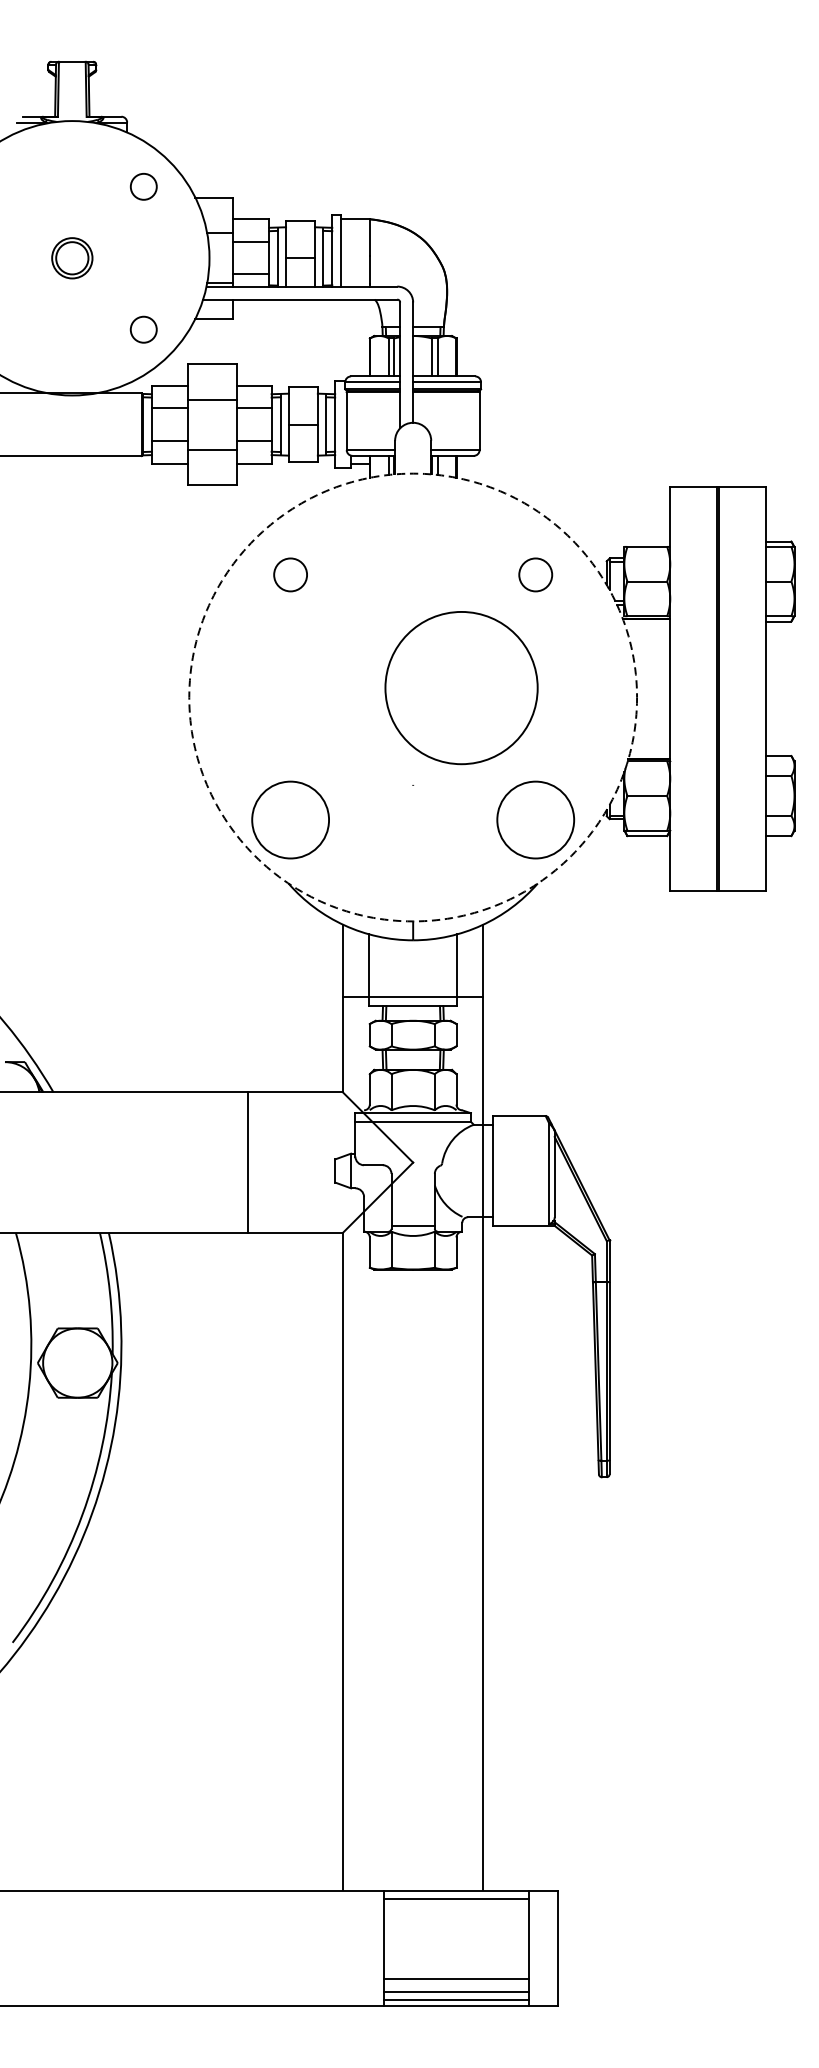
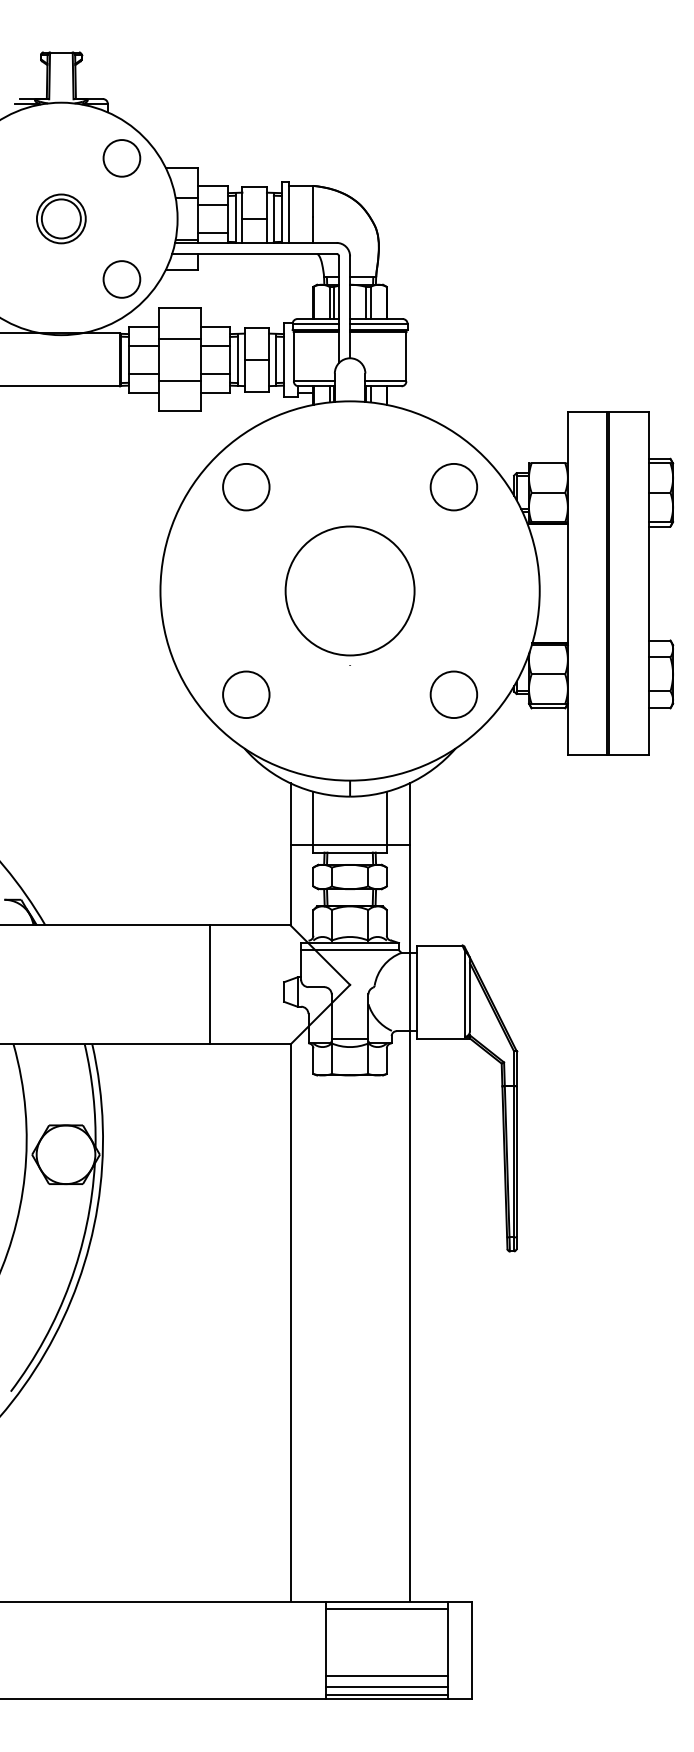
circle: (143, 186) -> (121, 158), size x1.67
part: (72, 257) -> (61, 218), size x1.43
circle: (143, 329) -> (121, 279), size x1.67
circle: (290, 574) -> (246, 486), size x1.67
circle: (535, 574) -> (453, 486), size x1.67
circle: (460, 687) -> (349, 590), moved
circle: (412, 696) -> (349, 590), dashed -> solid
circle: (290, 819) -> (246, 694), size x0.71
circle: (535, 819) -> (453, 694), size x0.71

